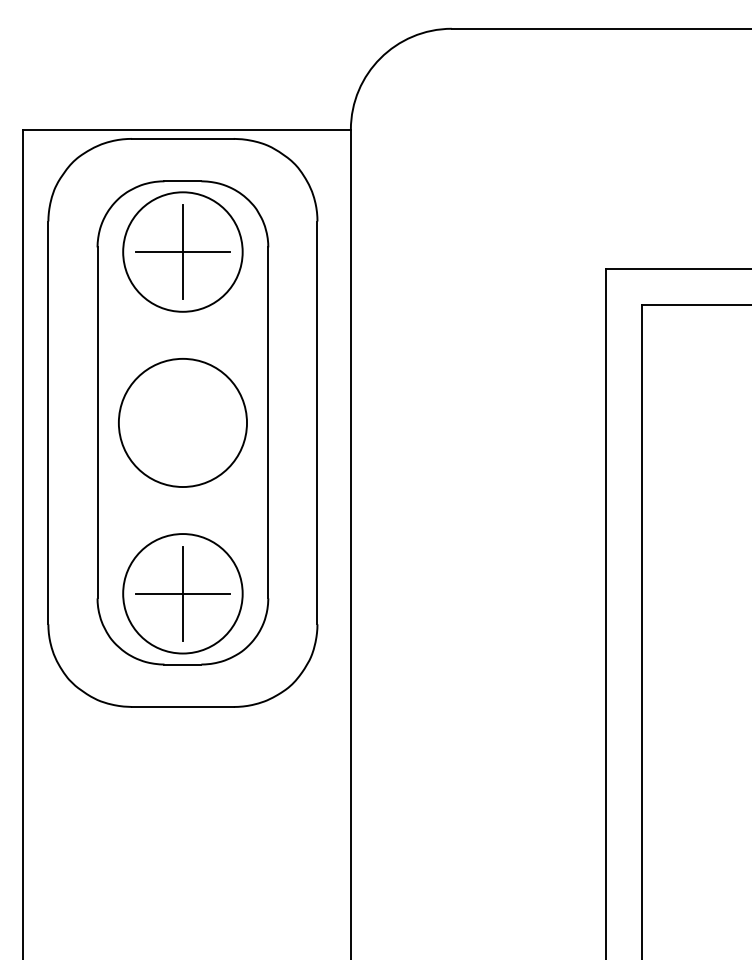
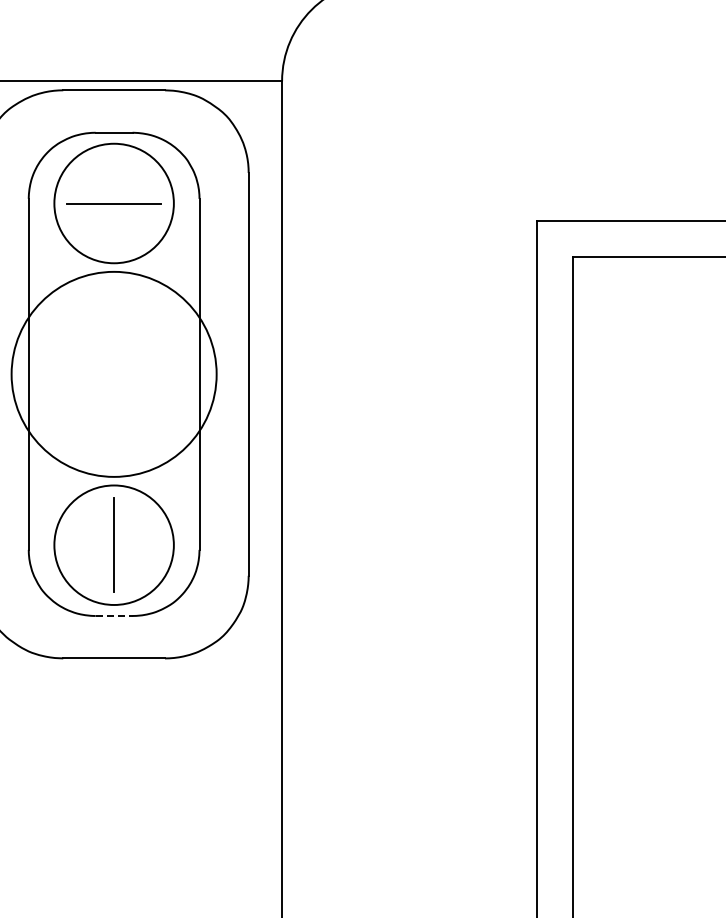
line: (182, 252) -> (113, 203), removed
circle: (182, 422) -> (113, 373), size x1.6
line: (182, 593) -> (113, 544), removed
line: (183, 664) -> (114, 615), solid -> dashed

